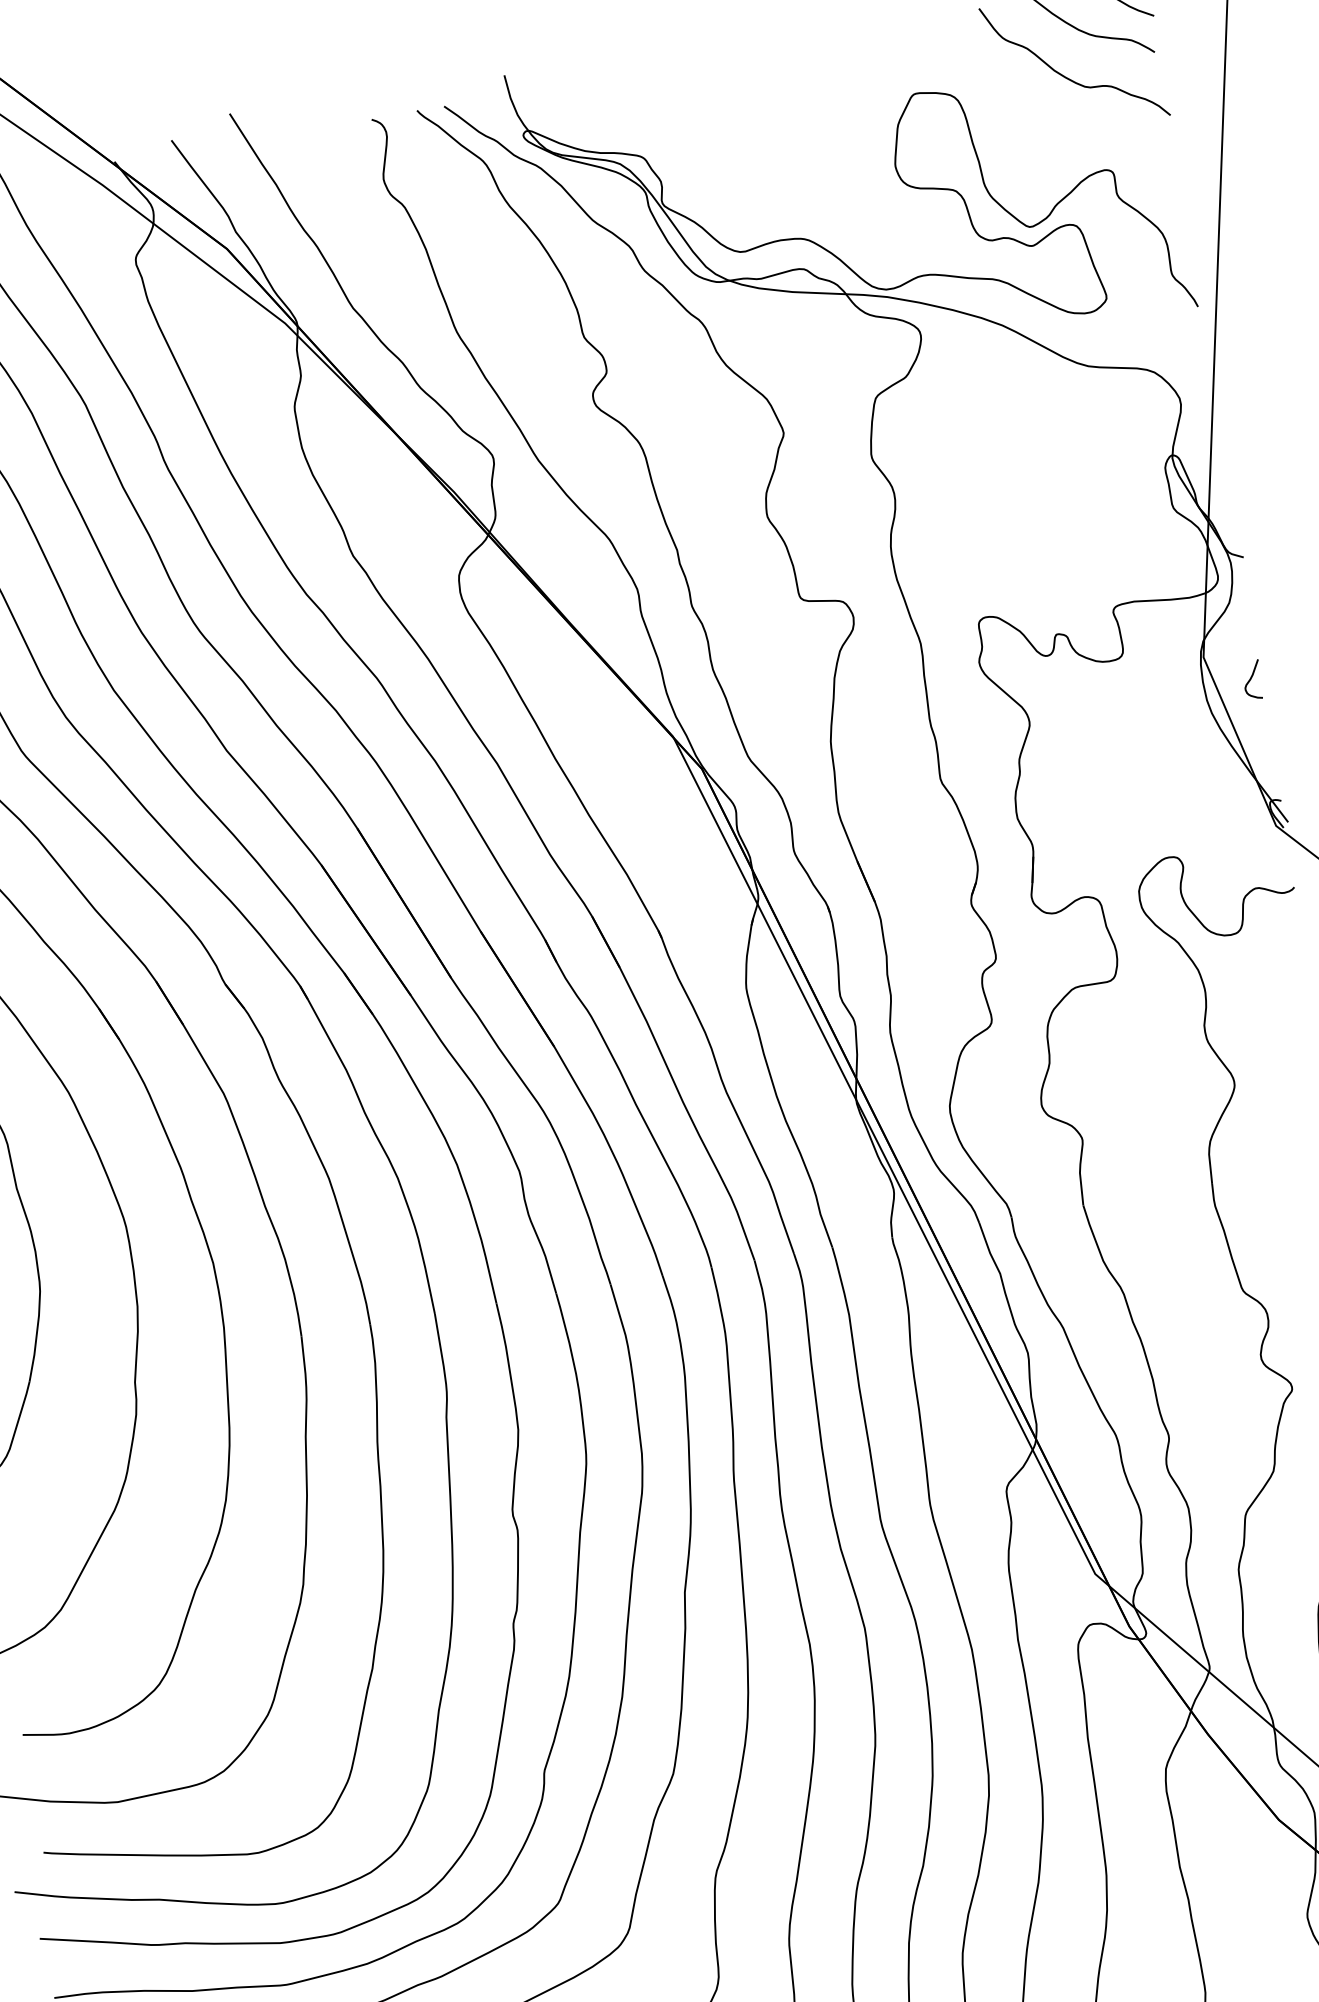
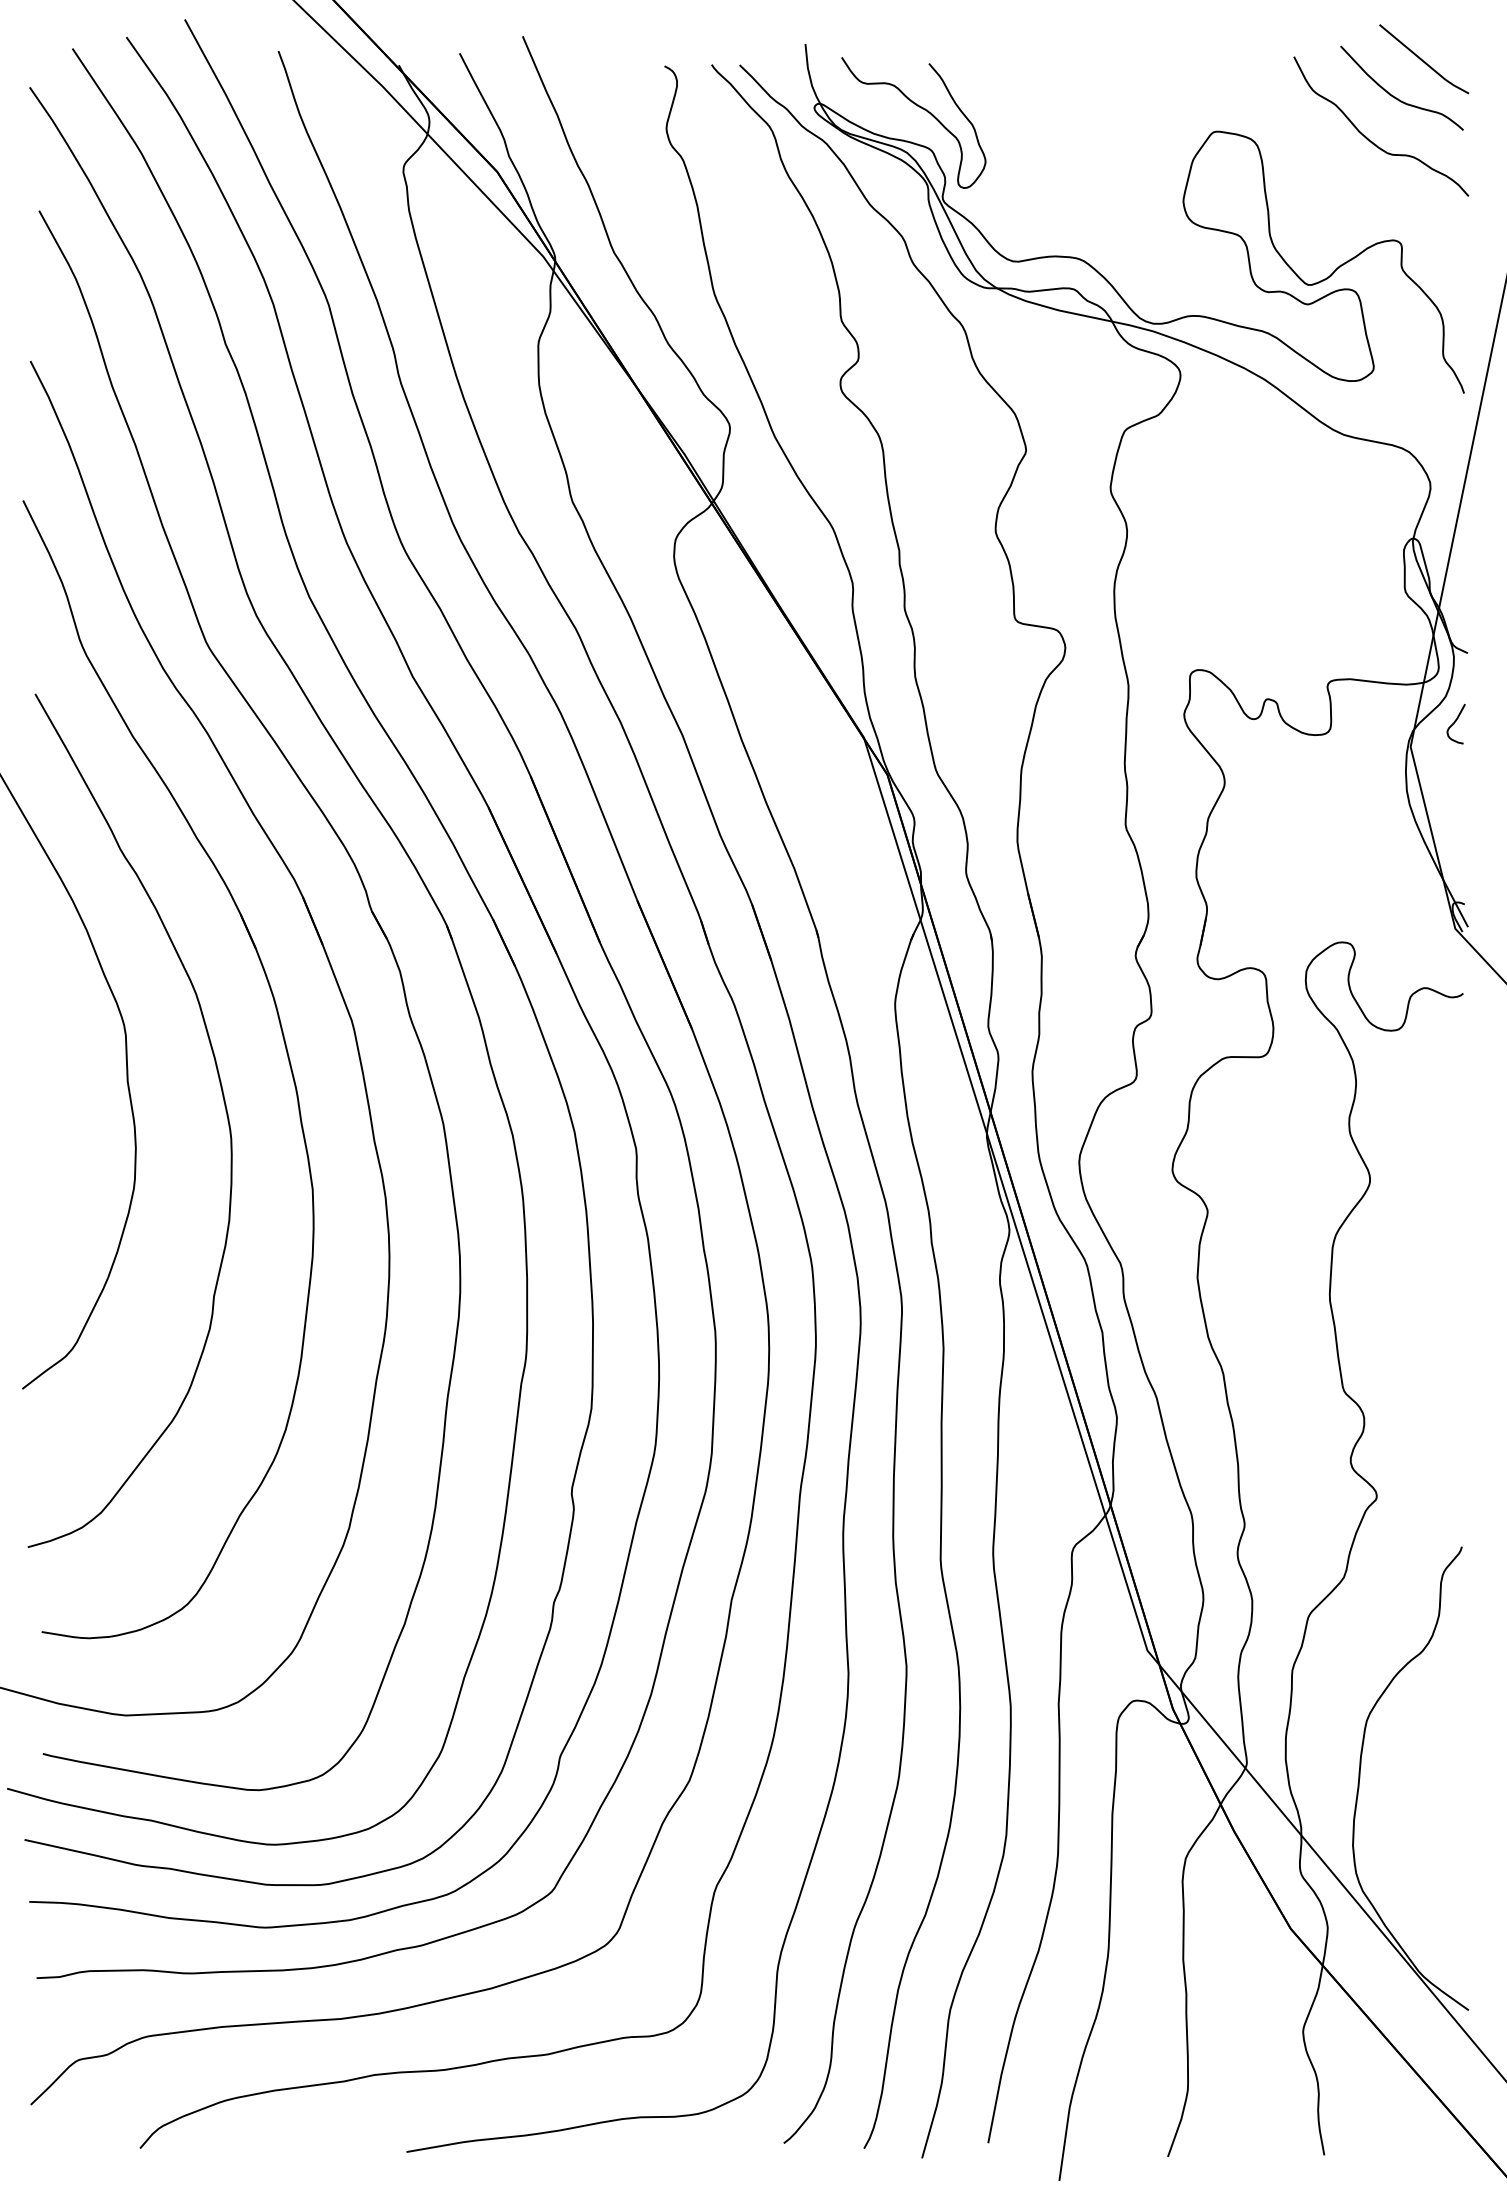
curve: (628, 119) -> (922, 109), added
curve: (1250, 679) -> (1454, 723), moved

